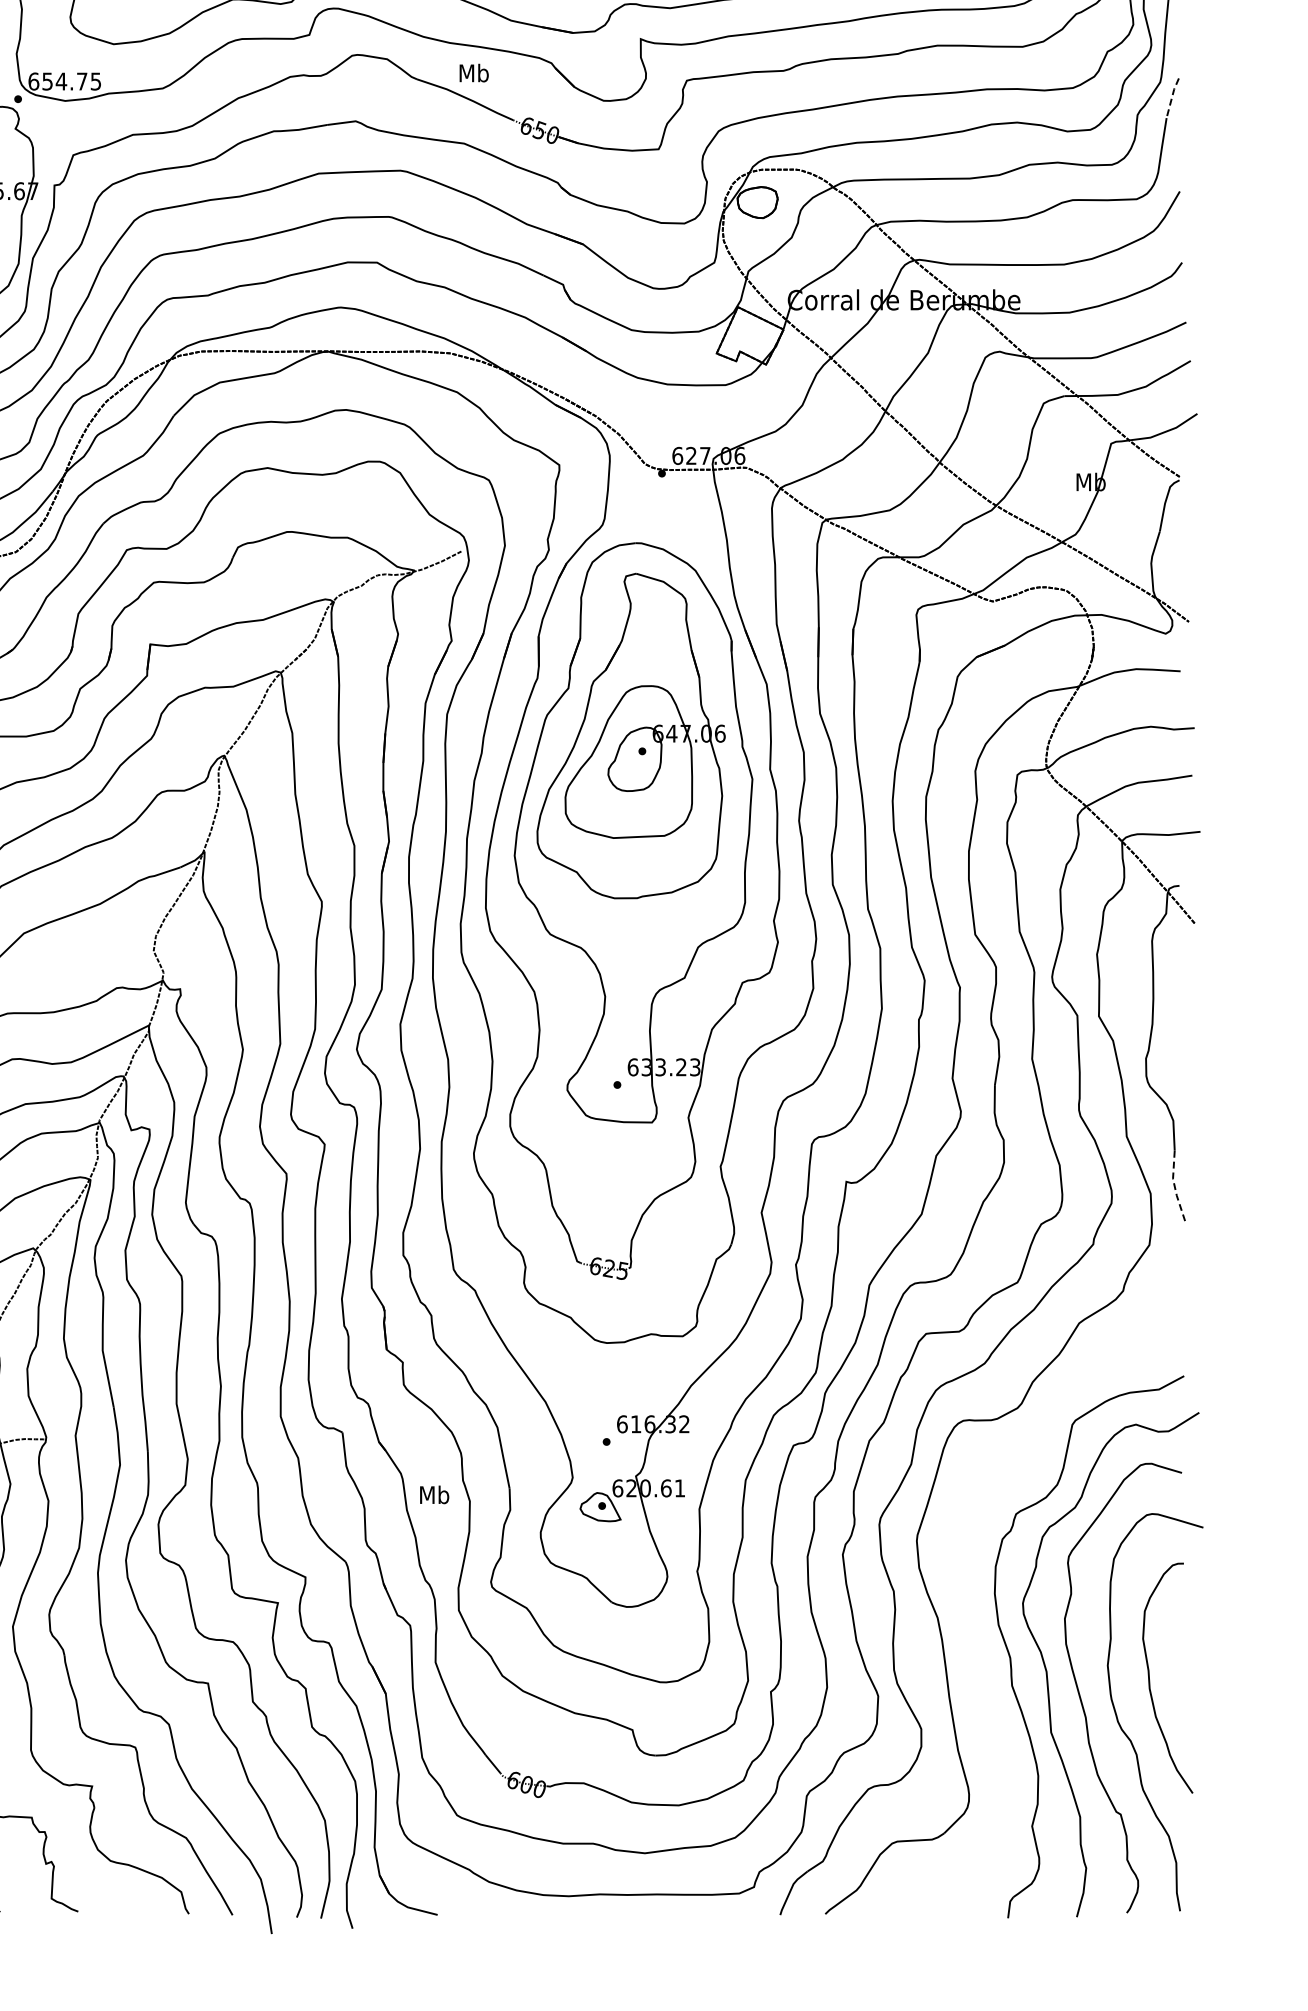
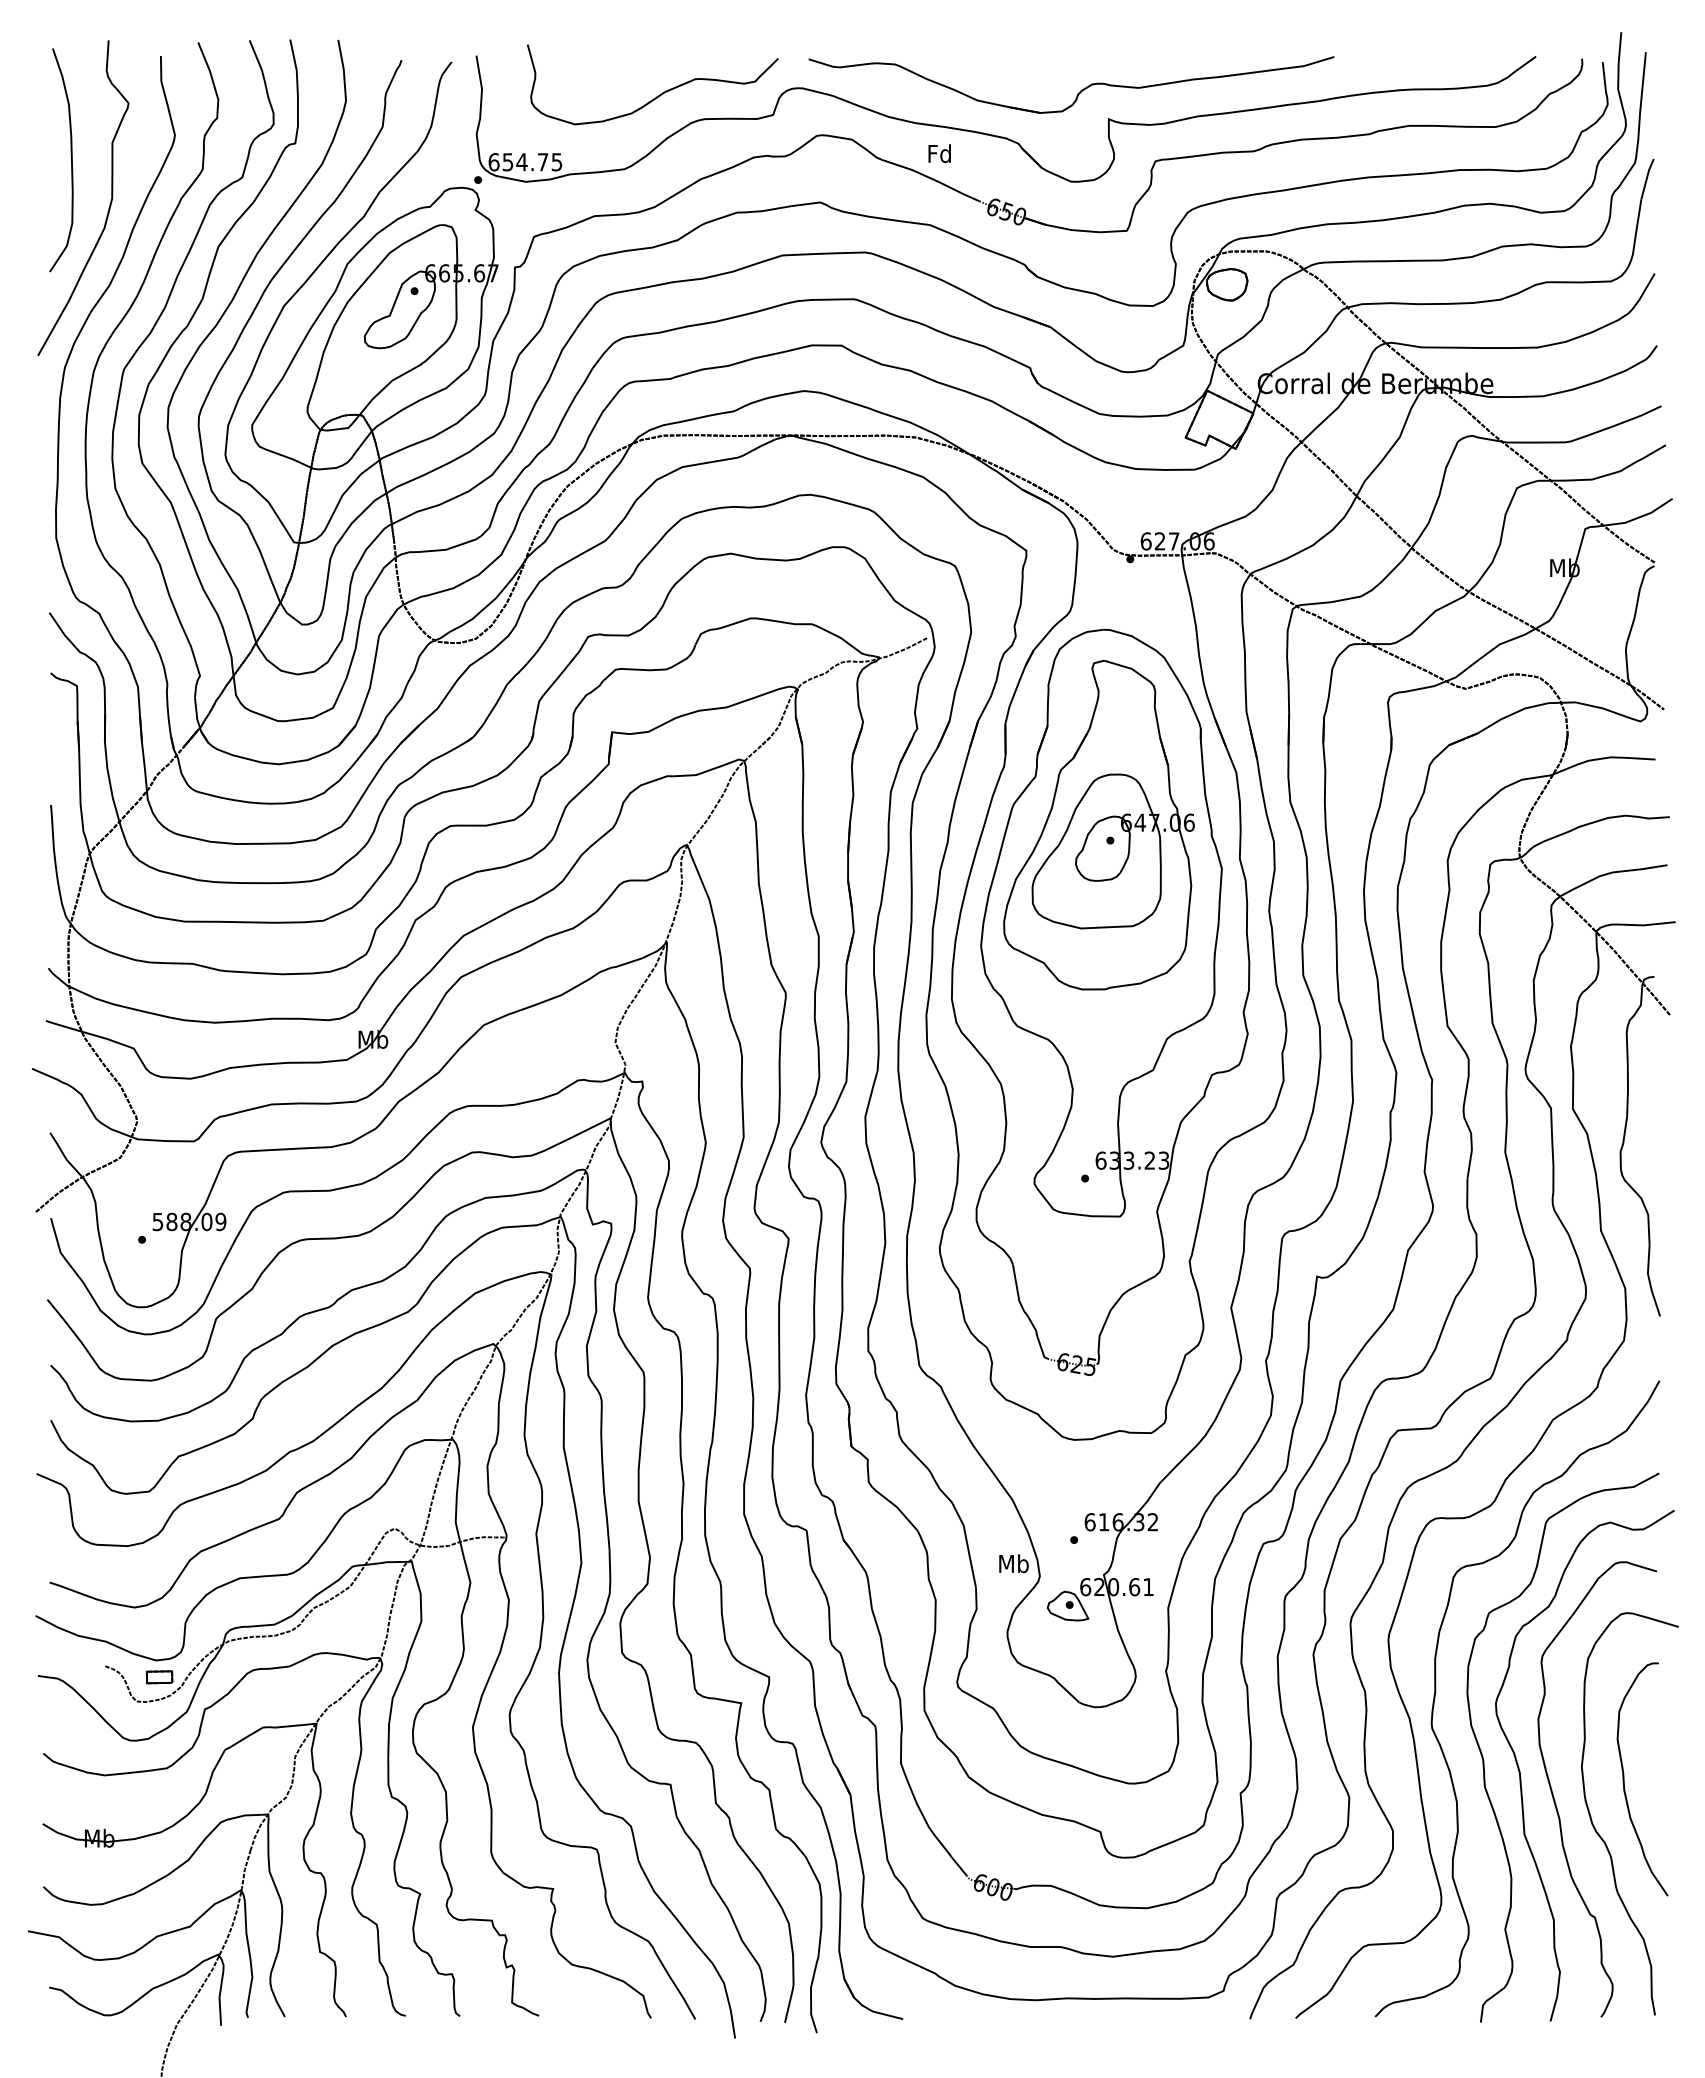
text: (473, 72) -> (939, 153), Mb -> Fd
line: (1171, 97) -> (1646, 178), dashed -> solid
line: (1174, 1186) -> (1649, 1281), dashed -> solid
text: (434, 1494) -> (1013, 1563), moved
curve: (964, 1592) -> (1436, 1692), added

